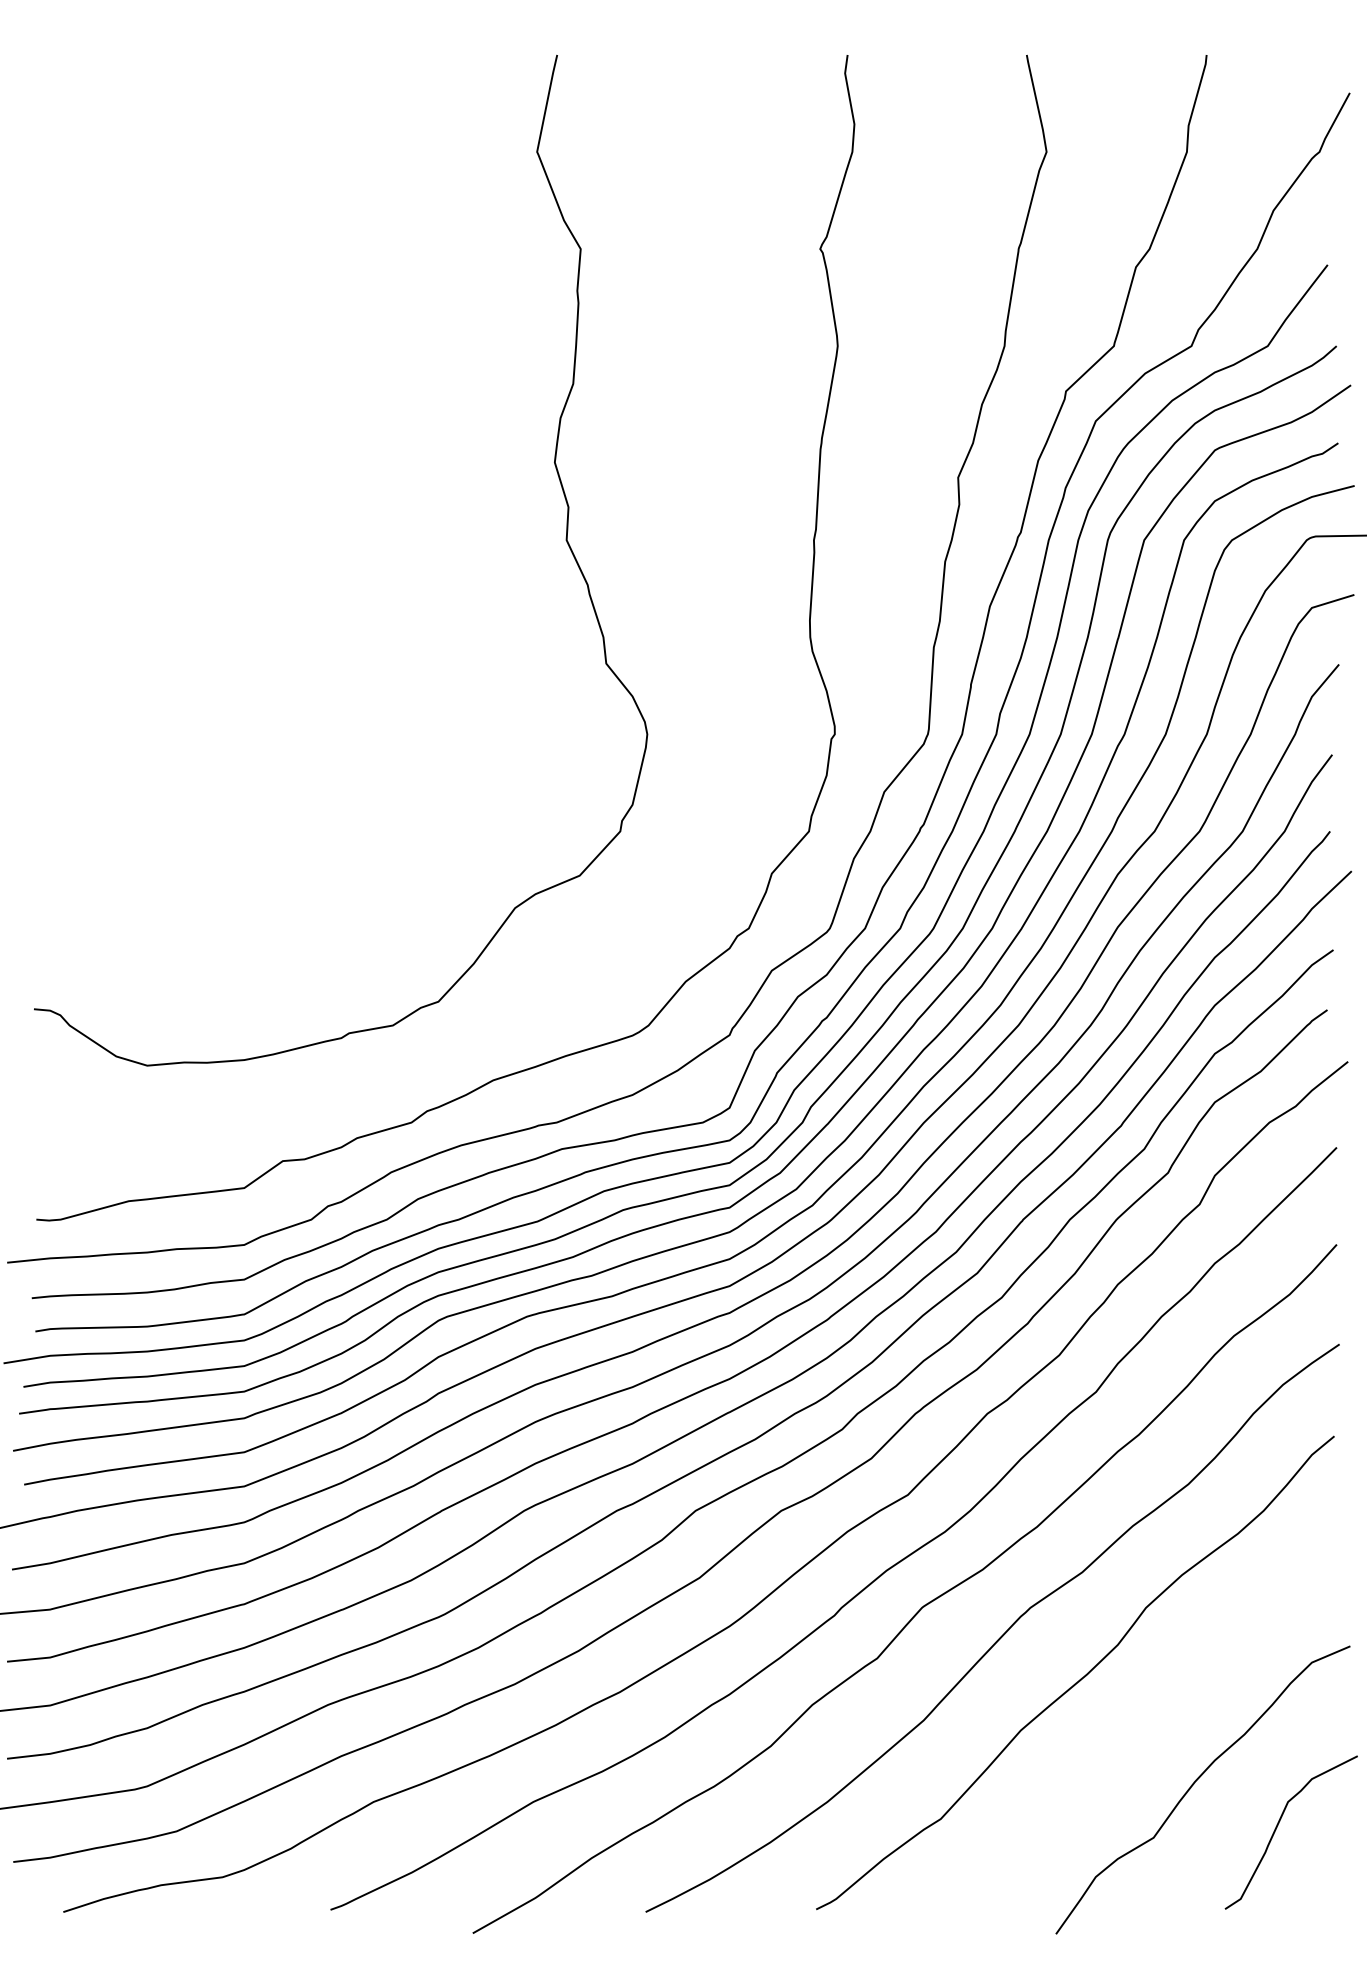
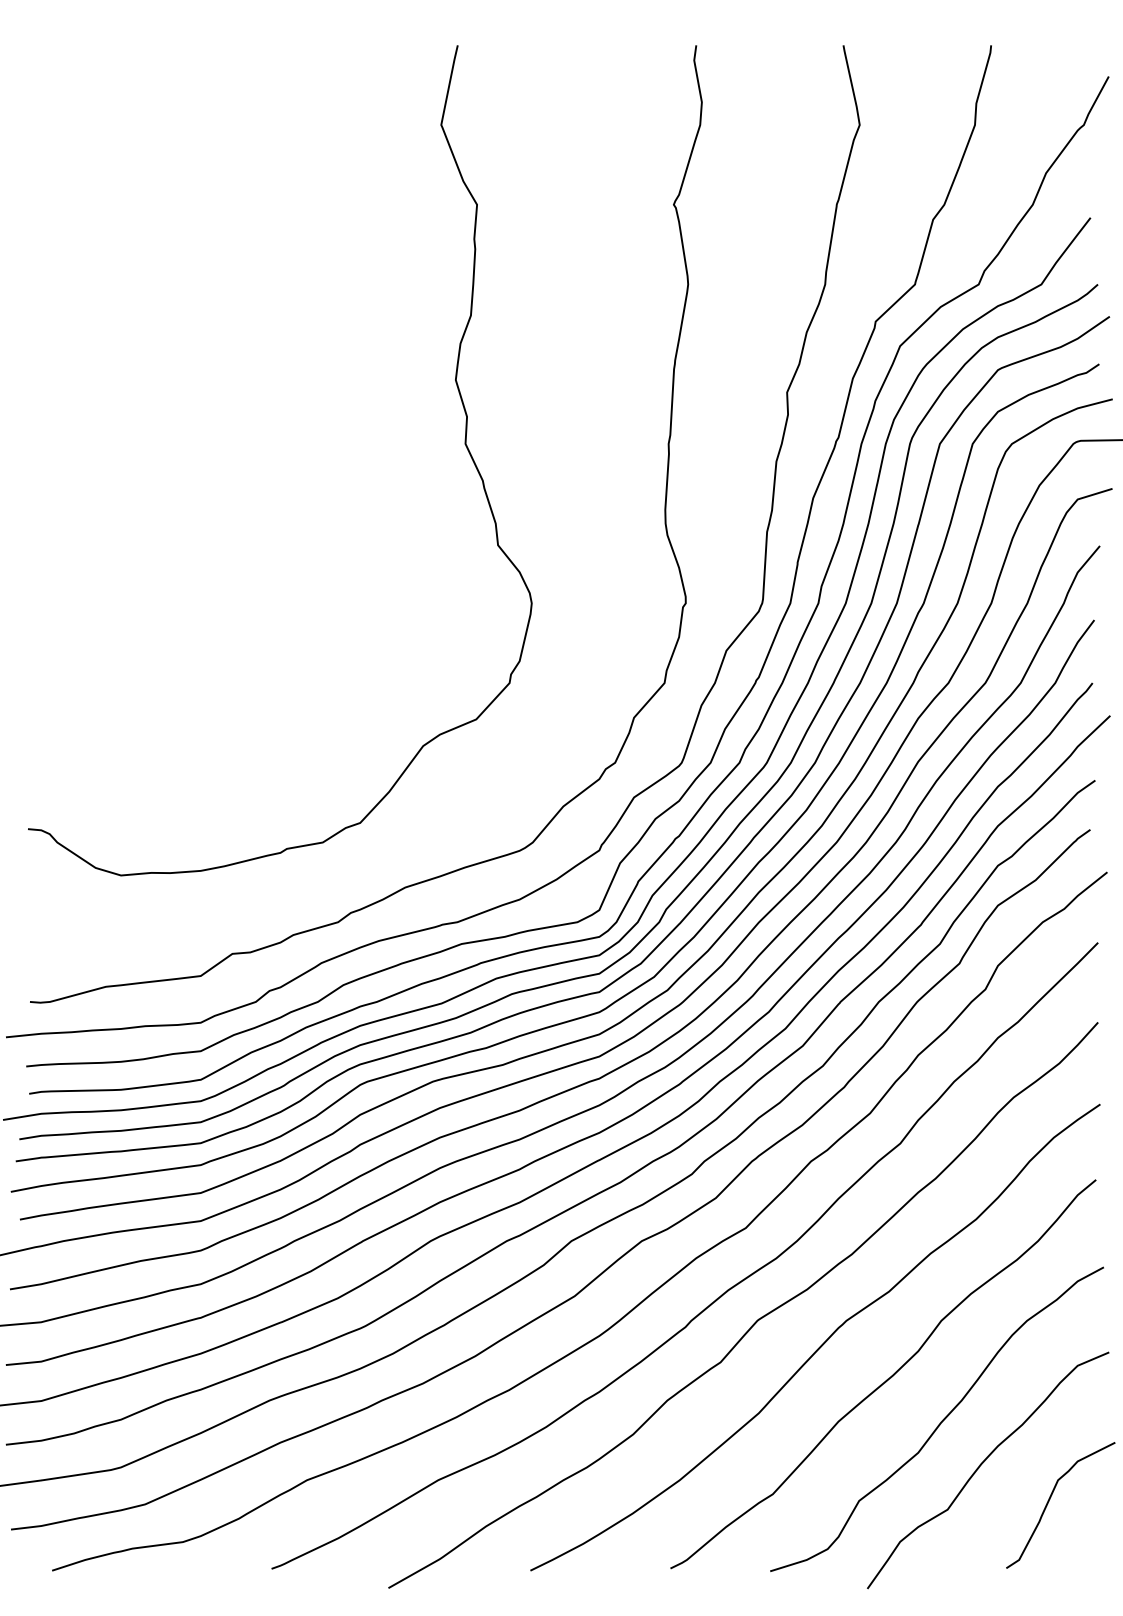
curve: (1144, 1730) -> (940, 1421), added

